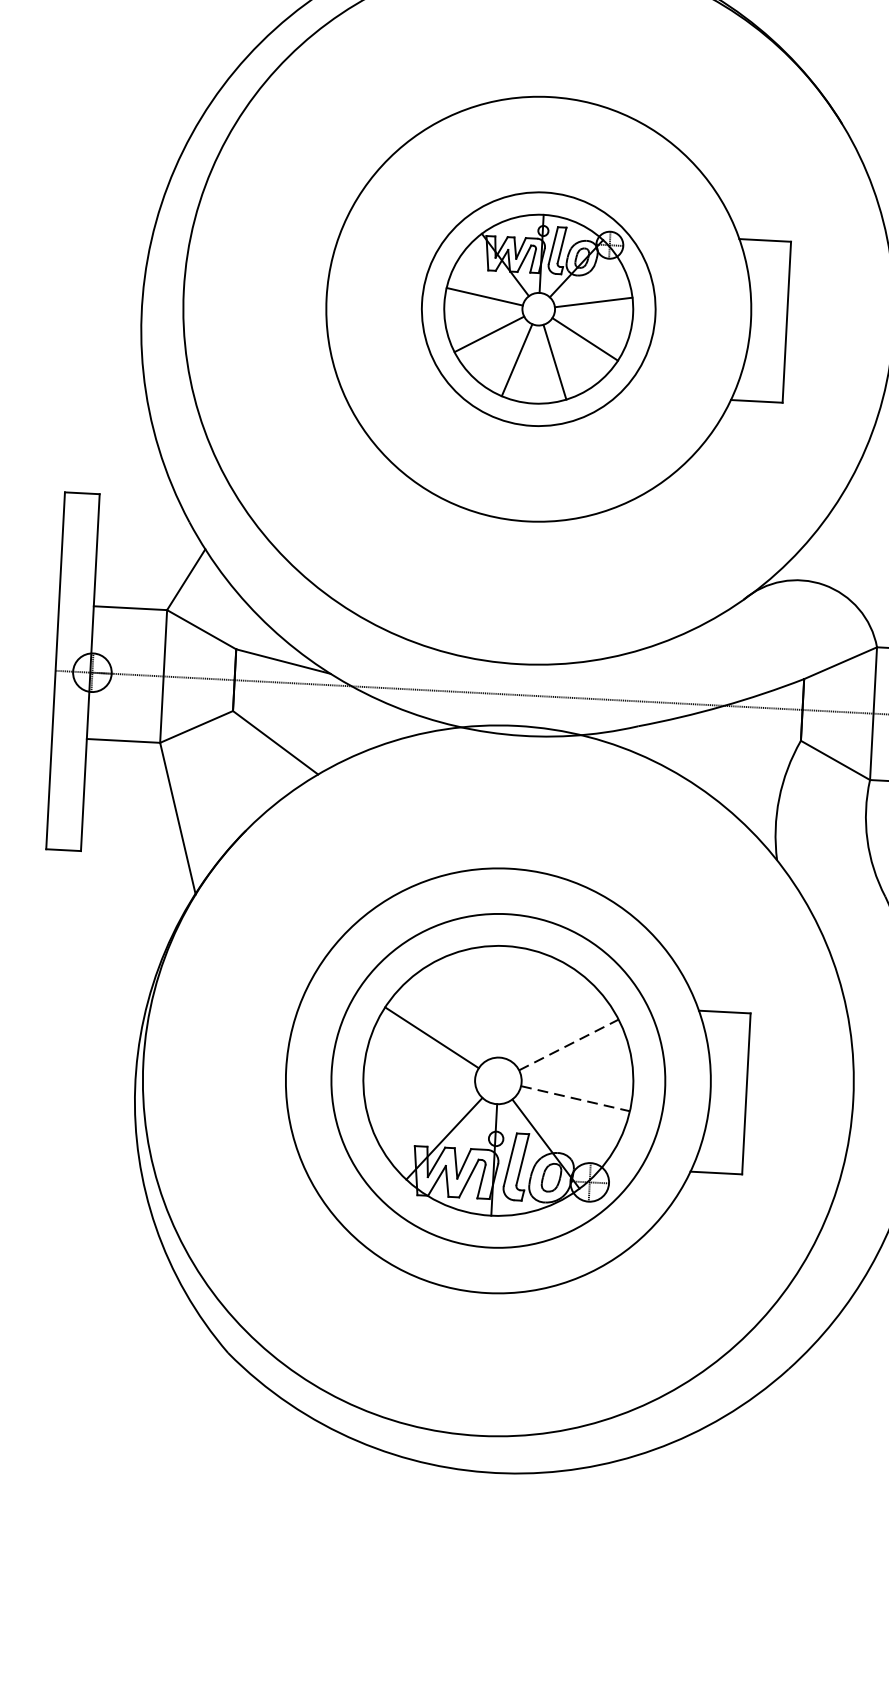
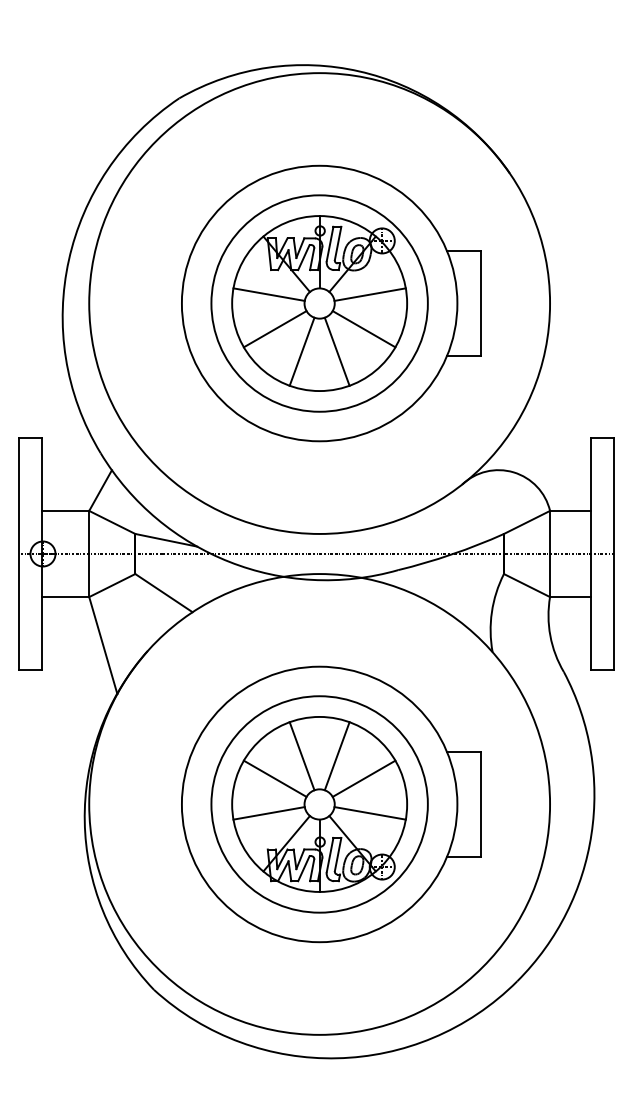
part: (538, 309) -> (319, 303), size x1.43
line: (474, 1005) -> (301, 756), added
line: (528, 1008) -> (336, 756), added
line: (569, 1044) -> (364, 778), dashed -> solid
line: (418, 1090) -> (268, 813), added
line: (575, 1098) -> (370, 813), dashed -> solid

